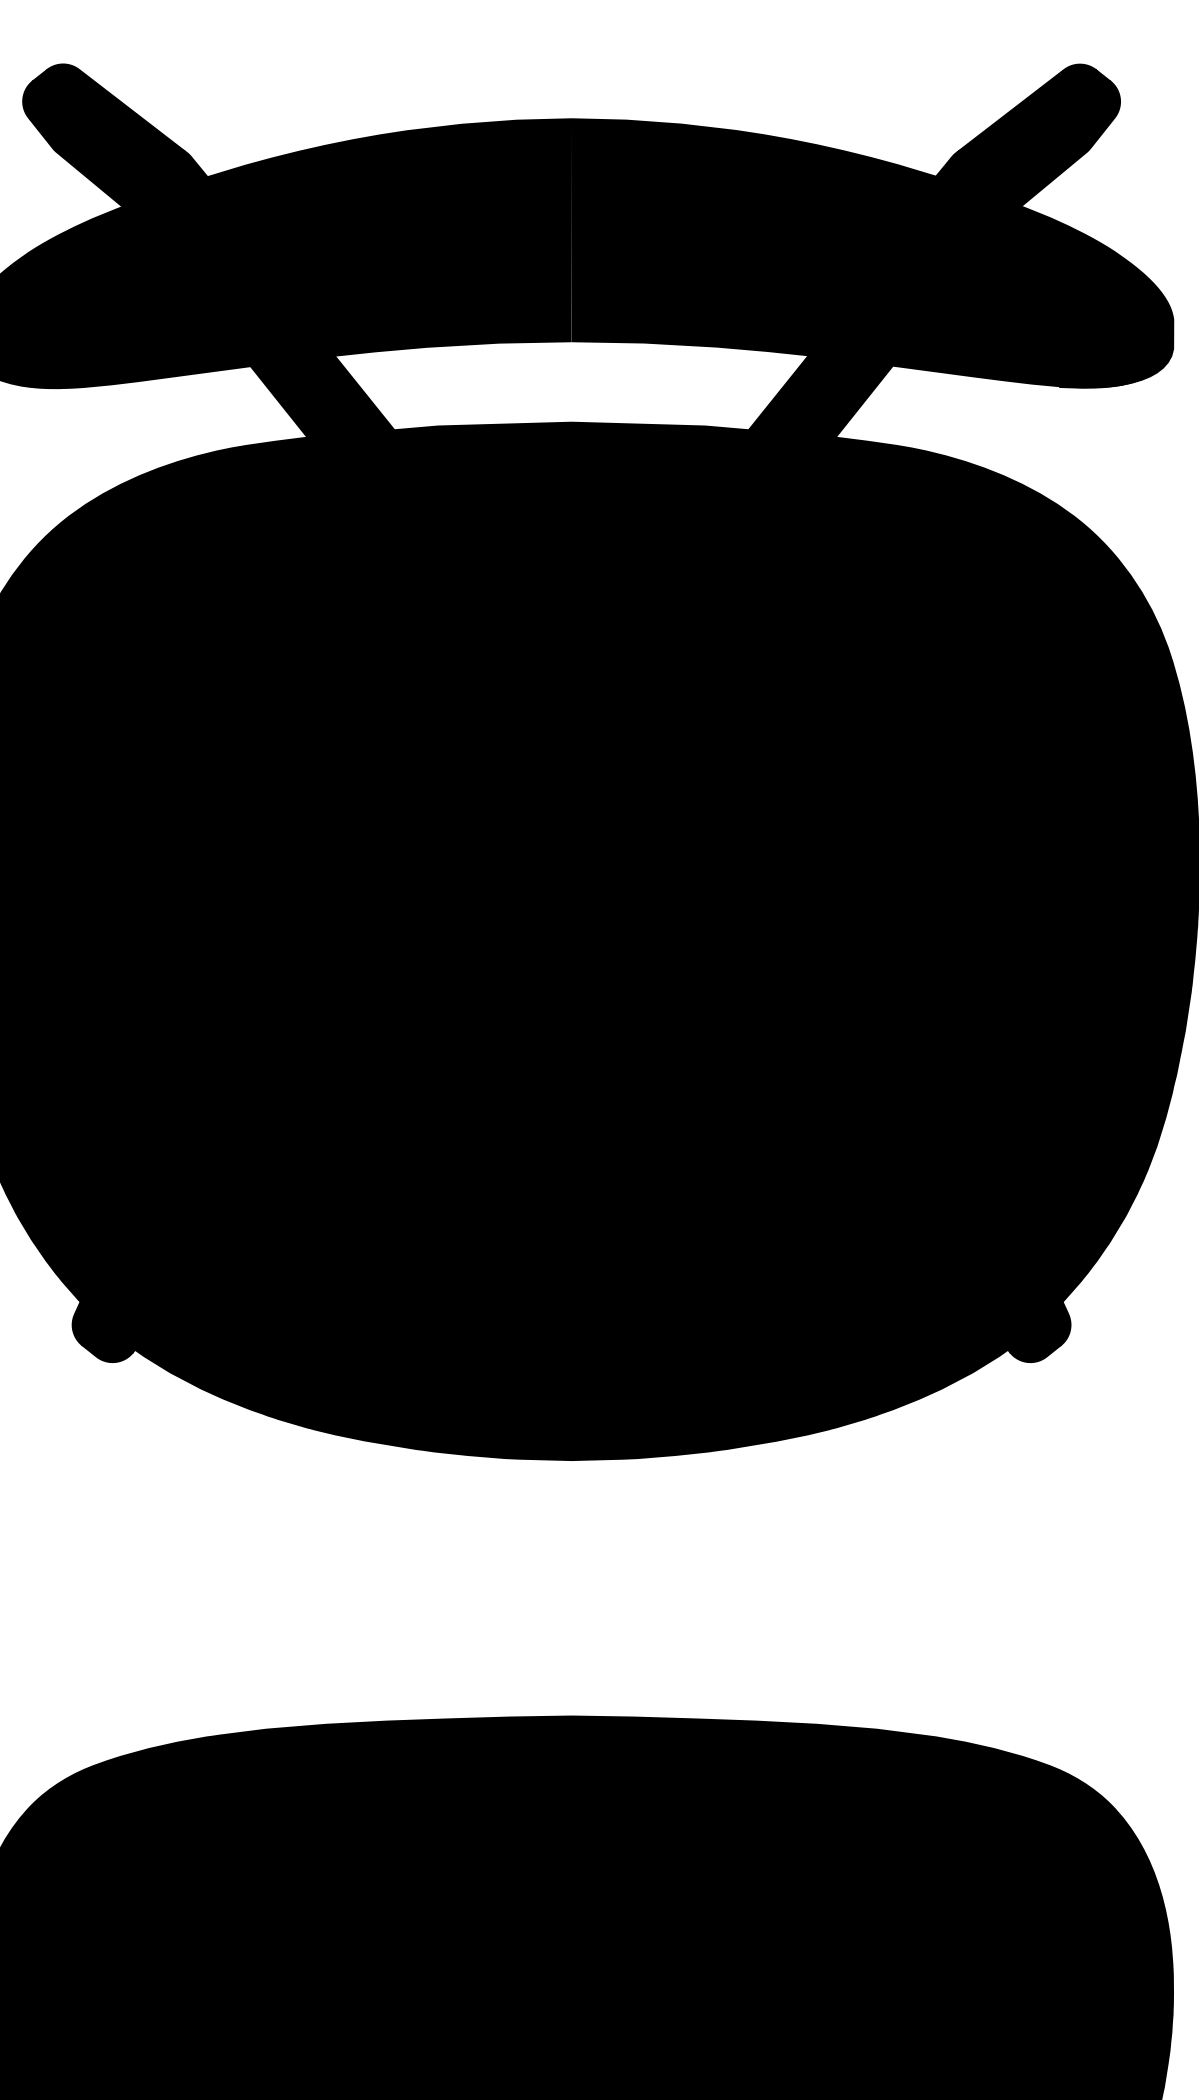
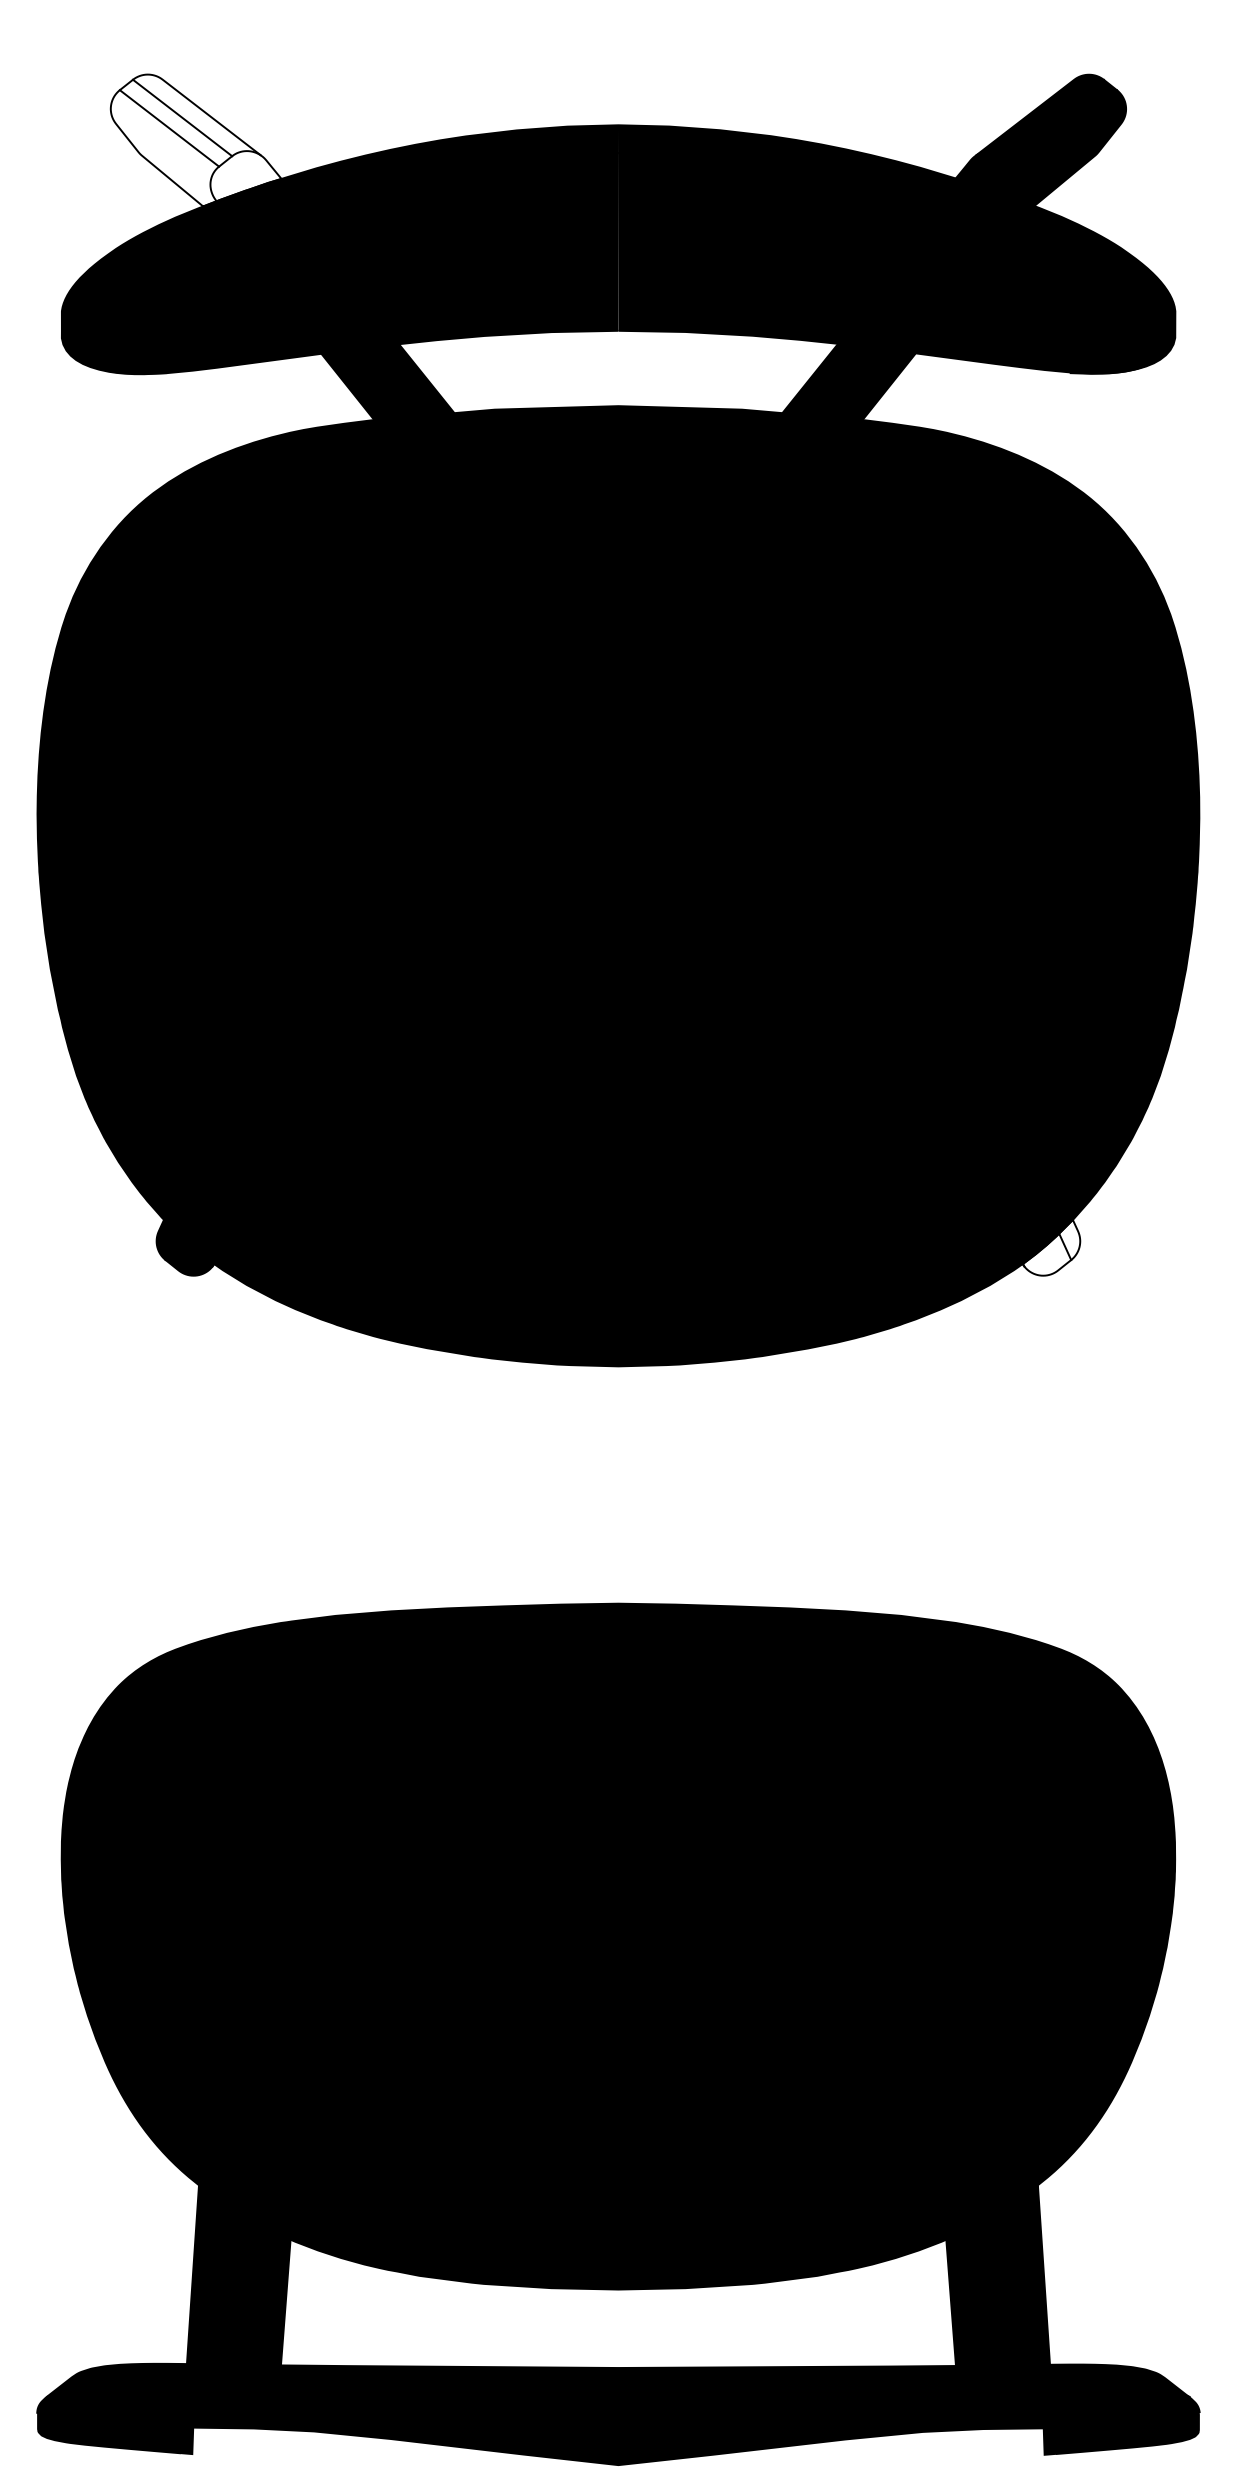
fill: (114, 135) -> (195, 140), removed
fill: (1039, 1331) -> (1051, 1247), removed

